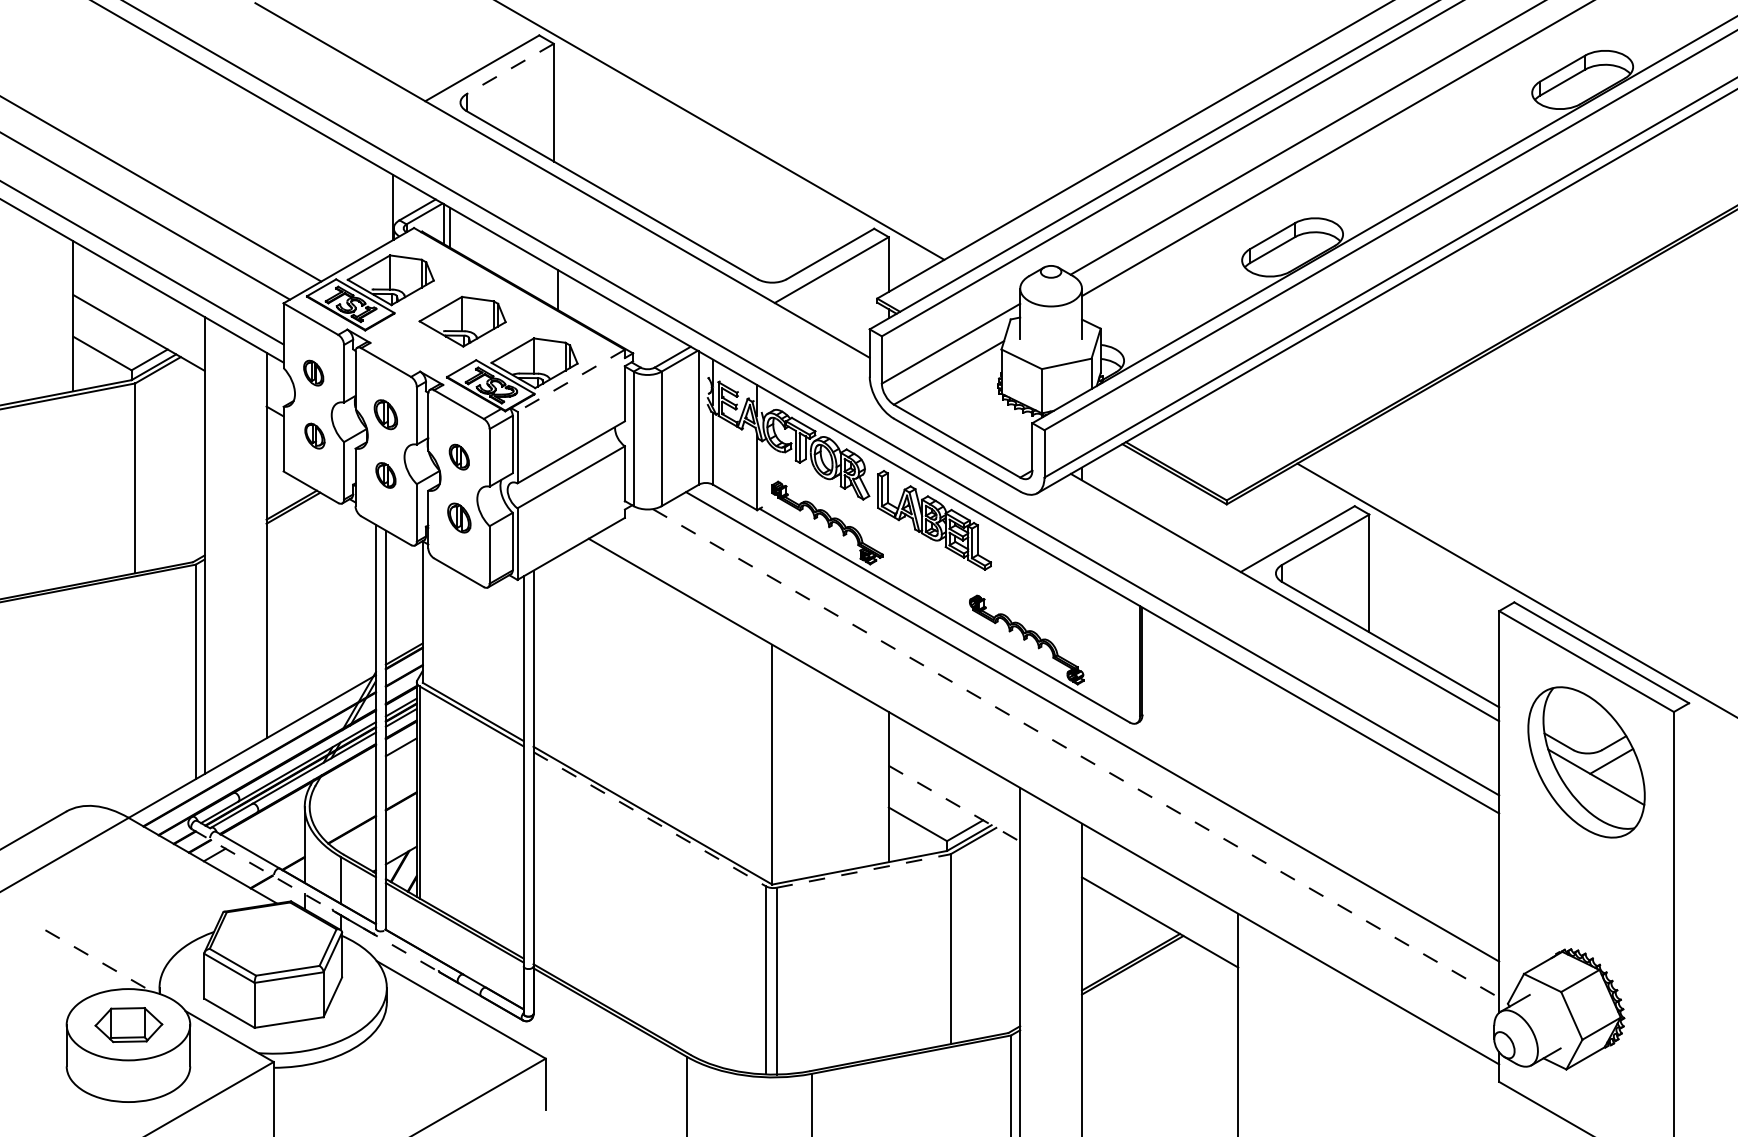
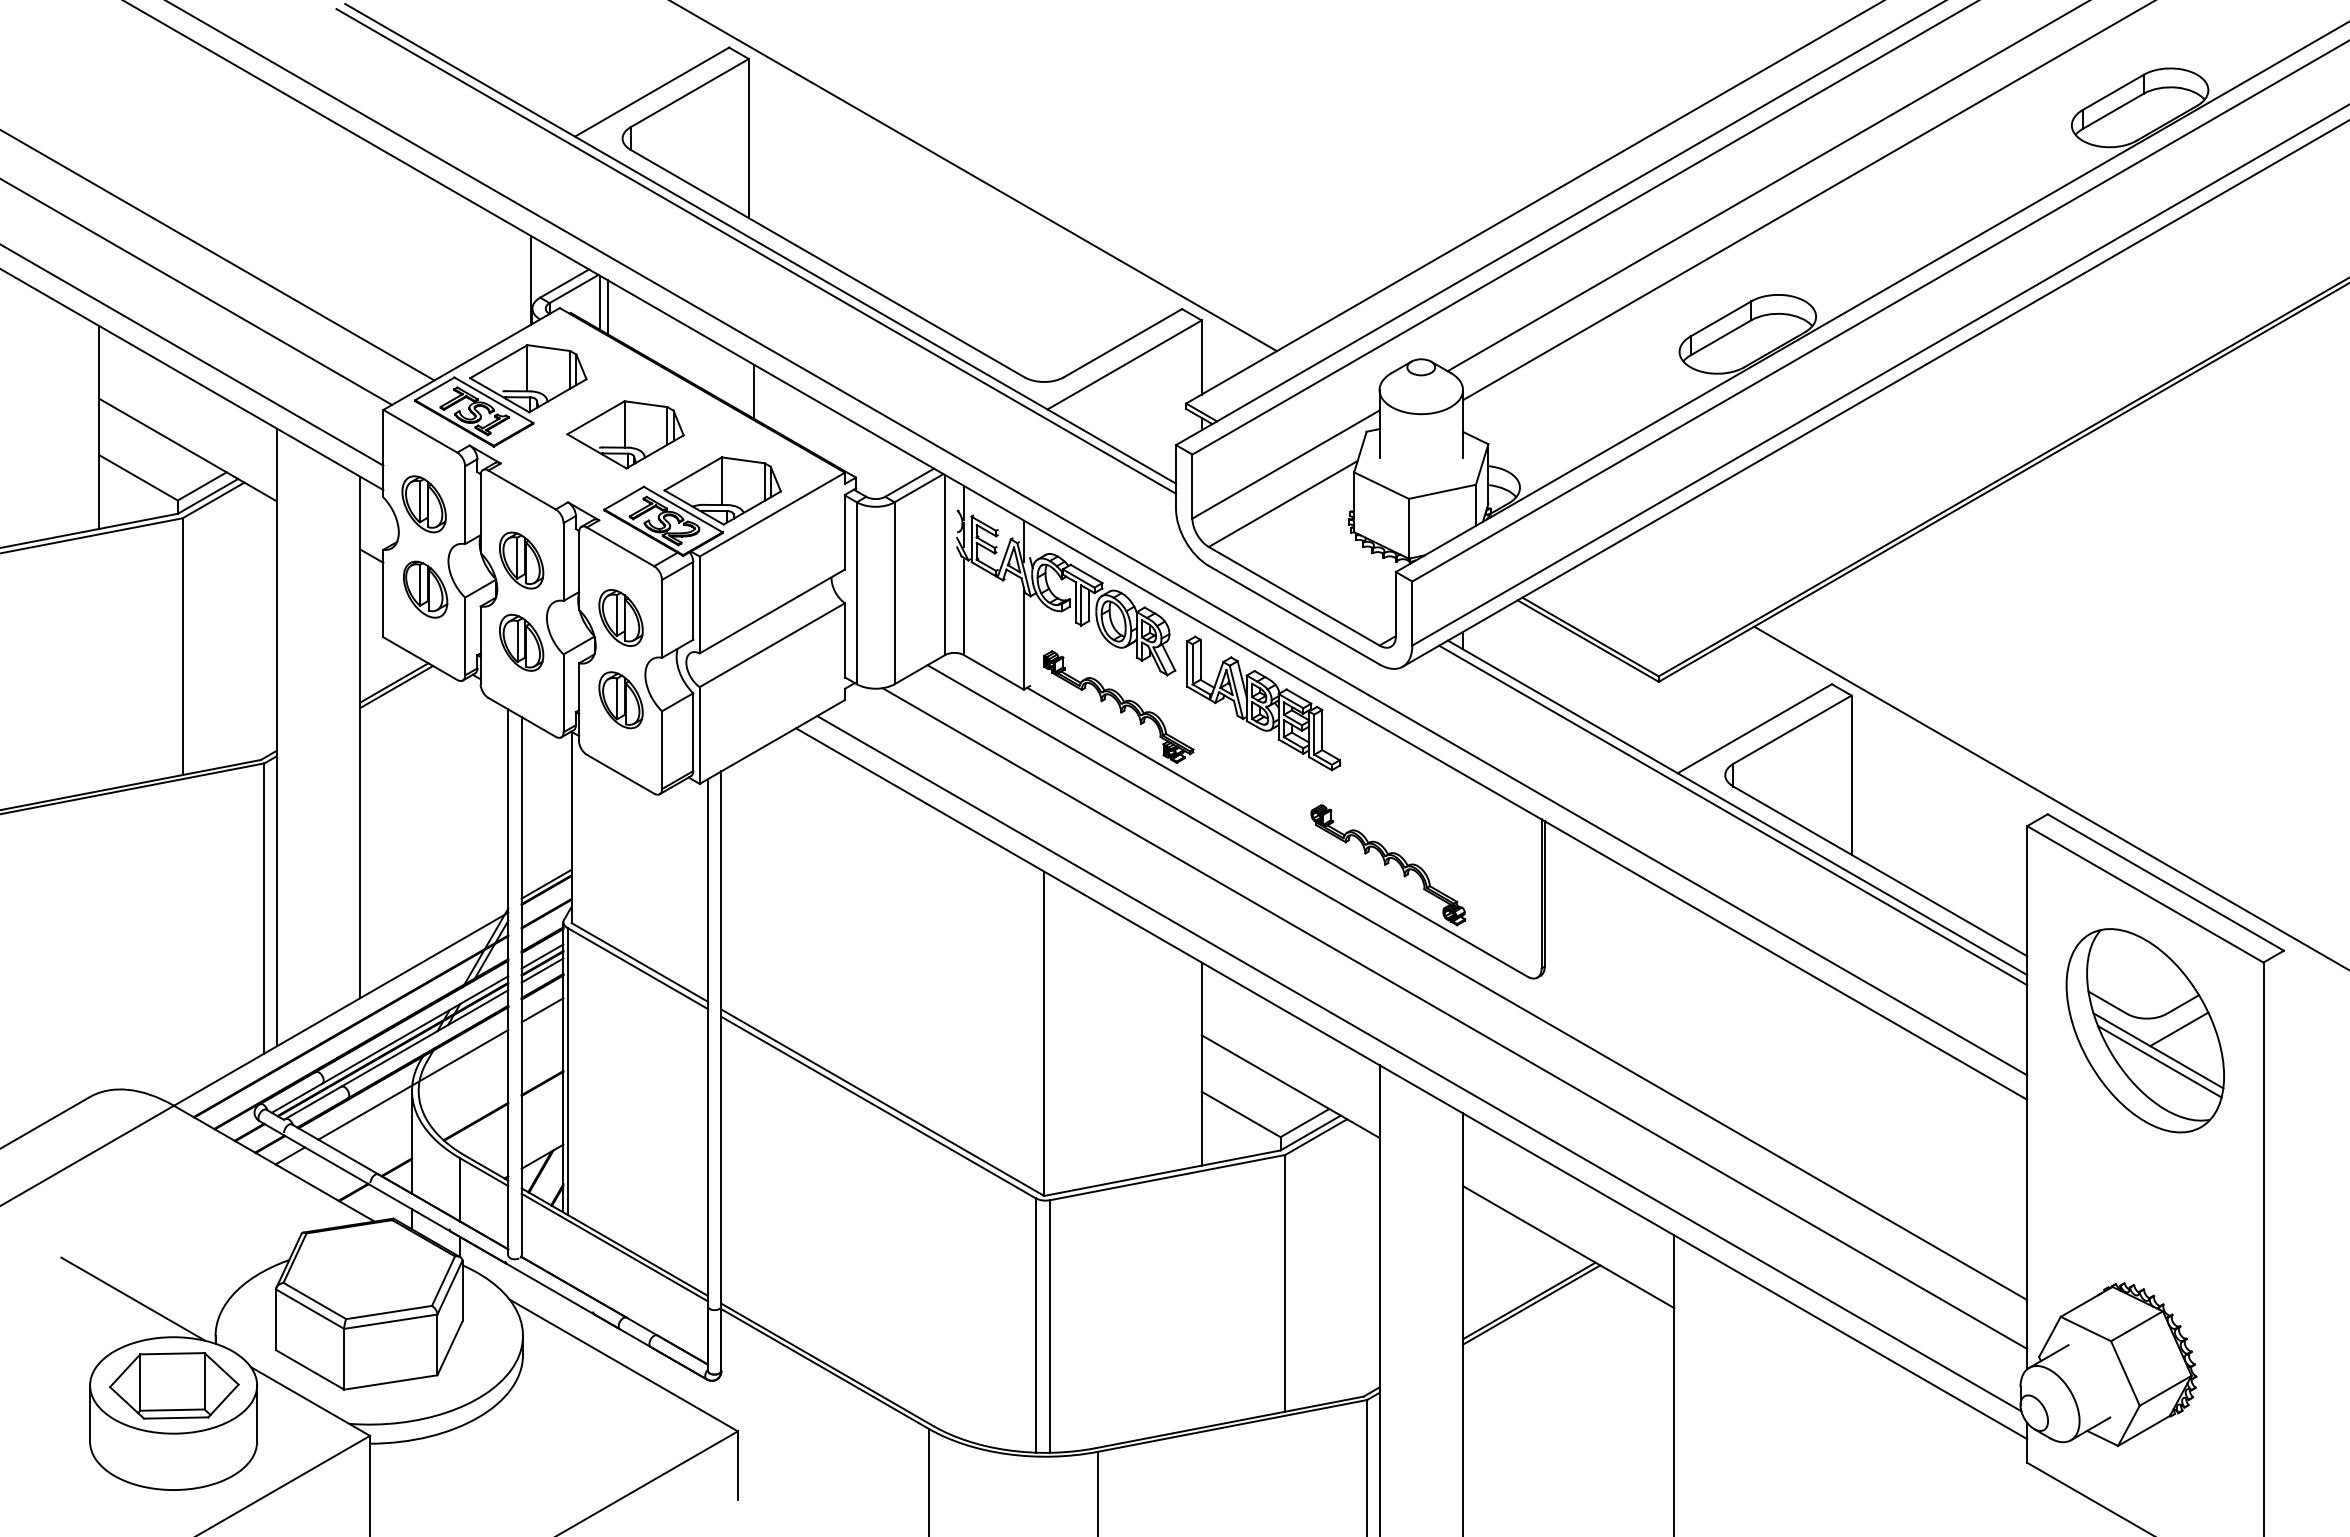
line: (509, 69) -> (689, 93), dashed -> solid
line: (559, 186) -> (756, 251), added
part: (313, 373) -> (423, 504), size x1.67
line: (571, 380) -> (772, 514), dashed -> solid
part: (385, 414) -> (521, 560), size x1.43
part: (314, 436) -> (425, 589), size x1.67
part: (458, 456) -> (620, 617), size x1.67
part: (385, 475) -> (521, 642), size x1.67
part: (458, 518) -> (620, 700), size x1.43
line: (1282, 603) -> (1733, 815), added
line: (1075, 753) -> (1454, 1018), dashed -> solid
line: (1597, 785) -> (2159, 1061), added
line: (1049, 786) -> (1419, 1063), added
line: (305, 802) -> (413, 1084), added
line: (954, 803) -> (1290, 1086), dashed -> solid
line: (649, 819) -> (878, 1107), dashed -> solid
line: (863, 870) -> (1167, 1177), dashed -> solid
line: (316, 901) -> (427, 1218), dashed -> solid
line: (98, 961) -> (133, 1299), dashed -> solid
part: (128, 1024) -> (173, 1385), size x1.43

